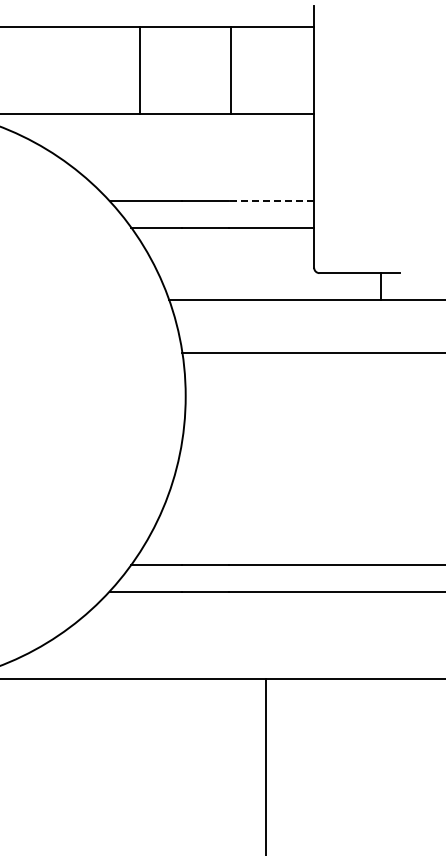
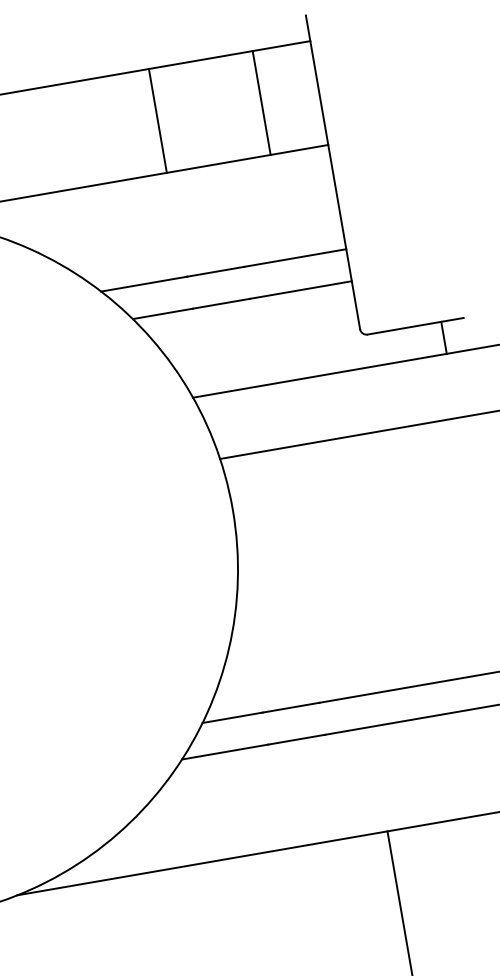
line: (140, 70) -> (157, 120), moved
line: (231, 70) -> (262, 102), moved
line: (271, 201) -> (295, 258), dashed -> solid

